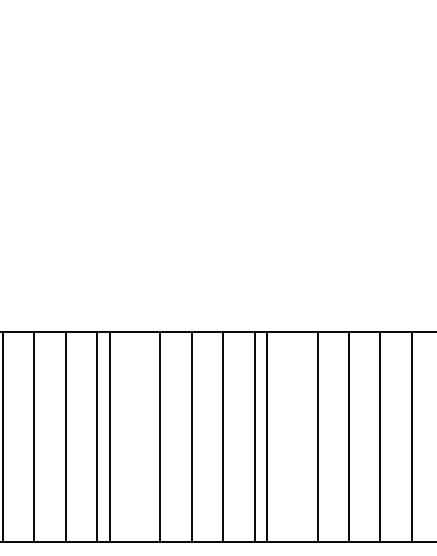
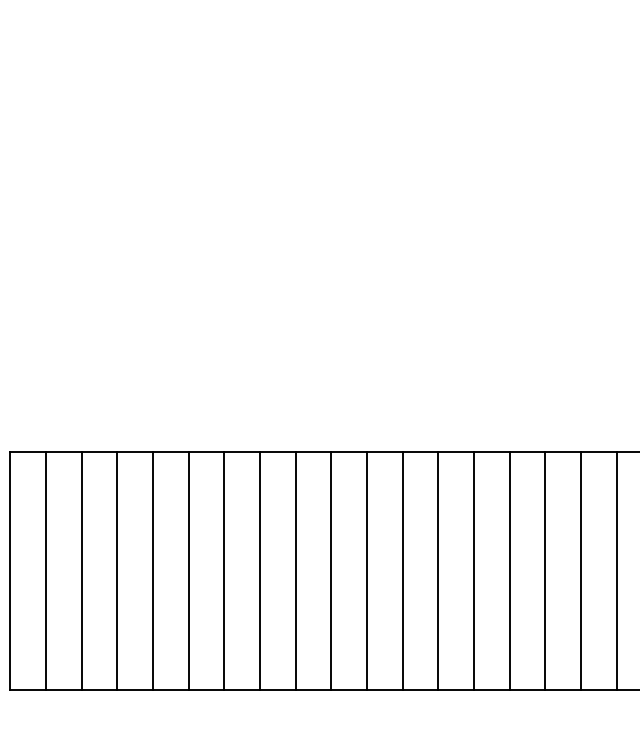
line: (110, 437) -> (295, 570), moved
line: (267, 437) -> (474, 570), moved

